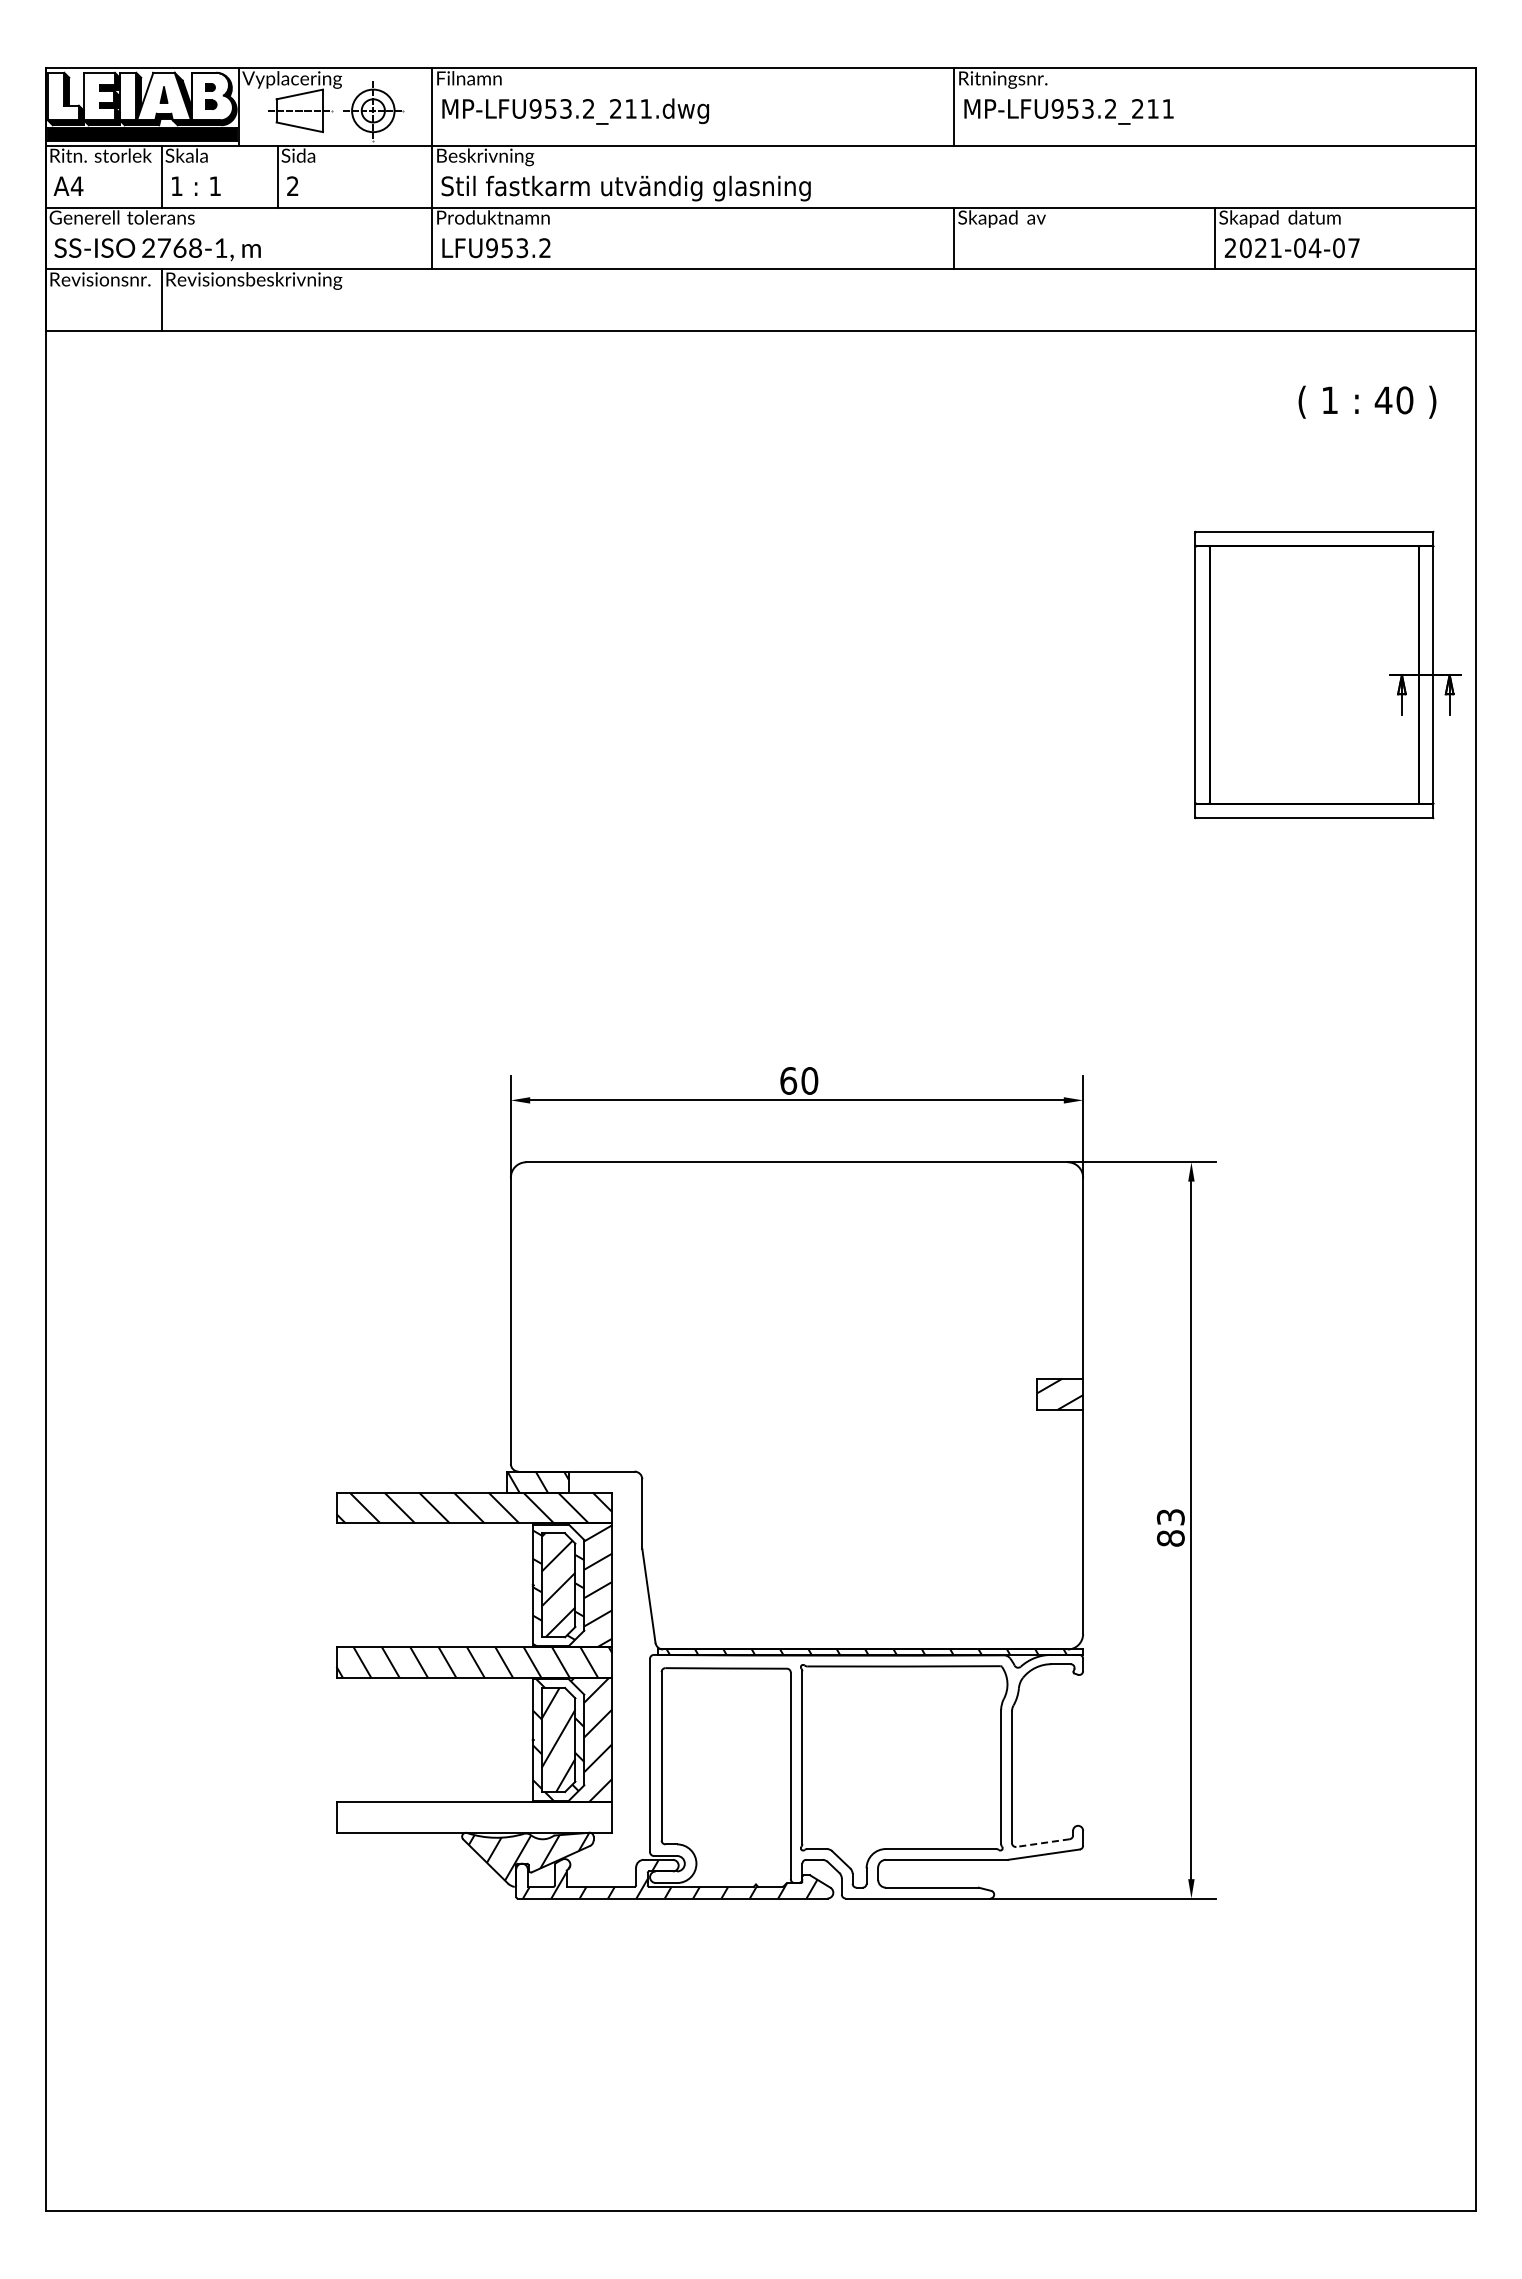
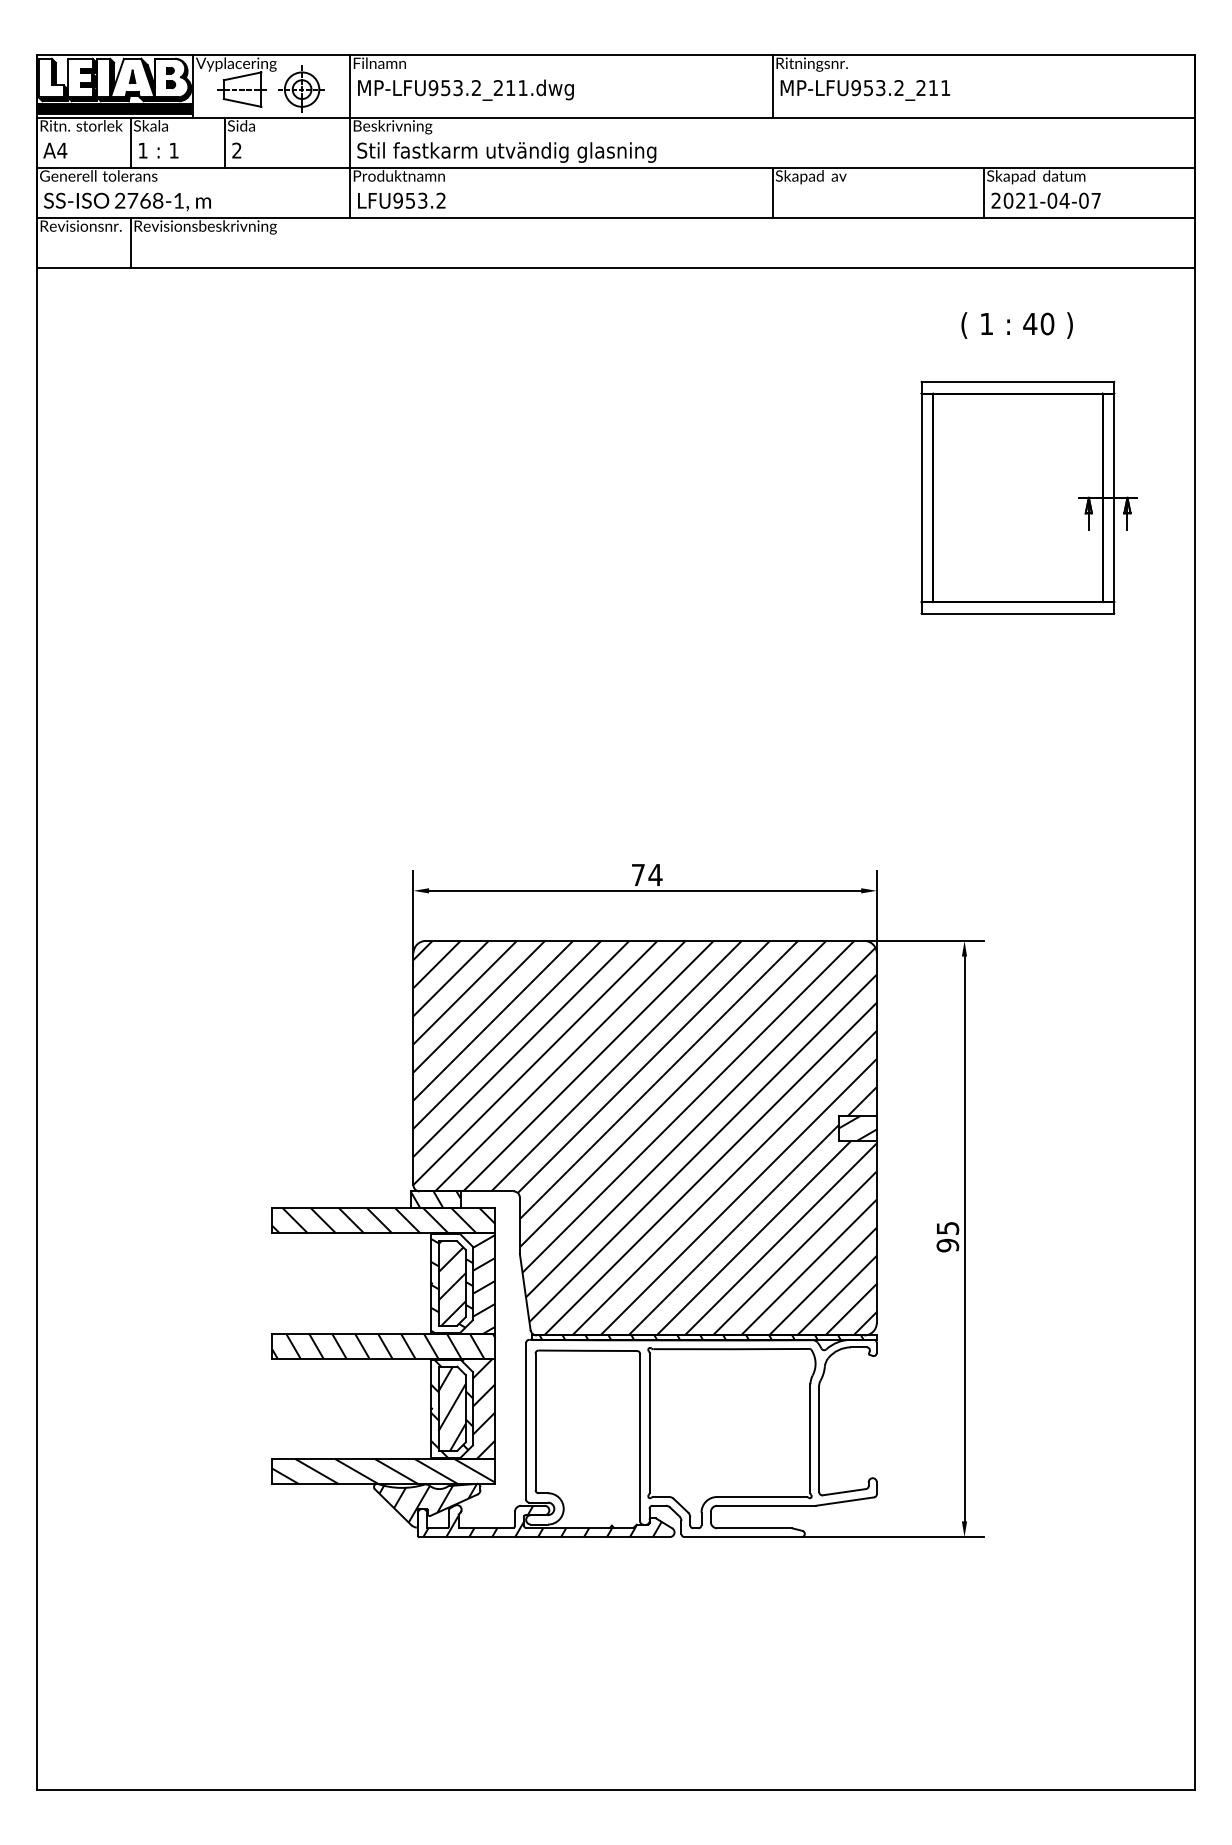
text: (1367, 401) -> (1017, 324), moved
part: (1327, 674) -> (1028, 497), moved
text: (799, 1080) -> (647, 874), 60 -> 74
hatch: (796, 1405) -> (644, 1137), added
text: (1170, 1527) -> (947, 1236), 83 -> 95
hatch: (474, 1816) -> (384, 1470), added
line: (1043, 1843) -> (844, 1492), dashed -> solid

